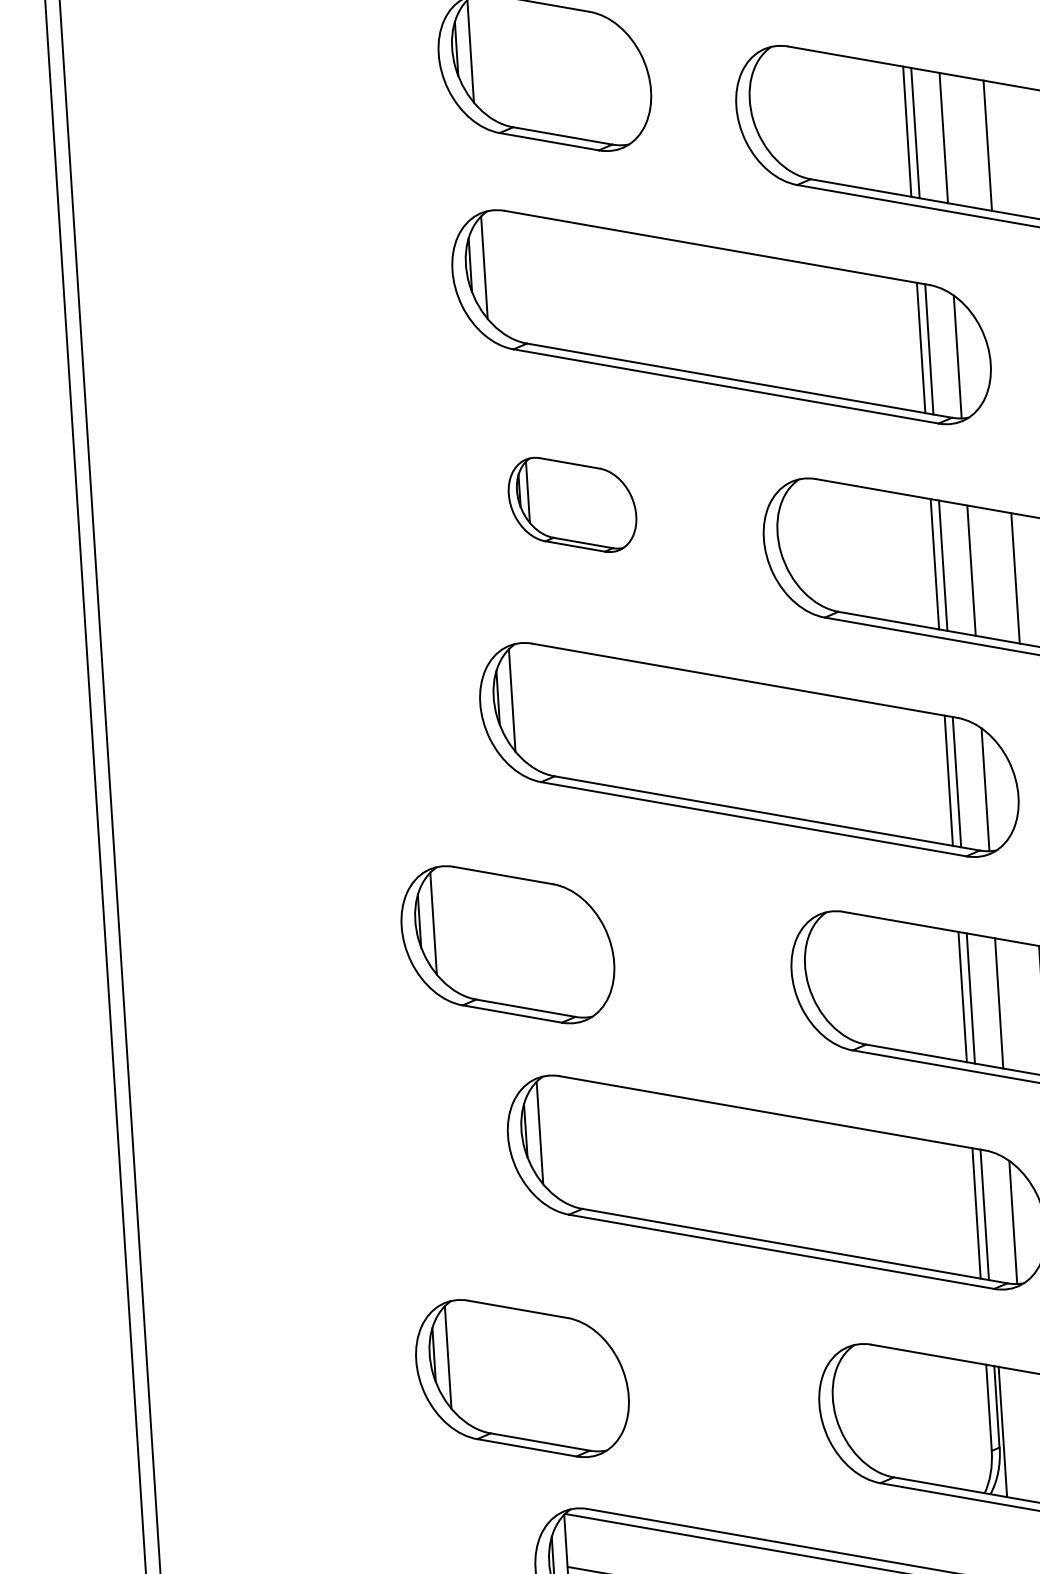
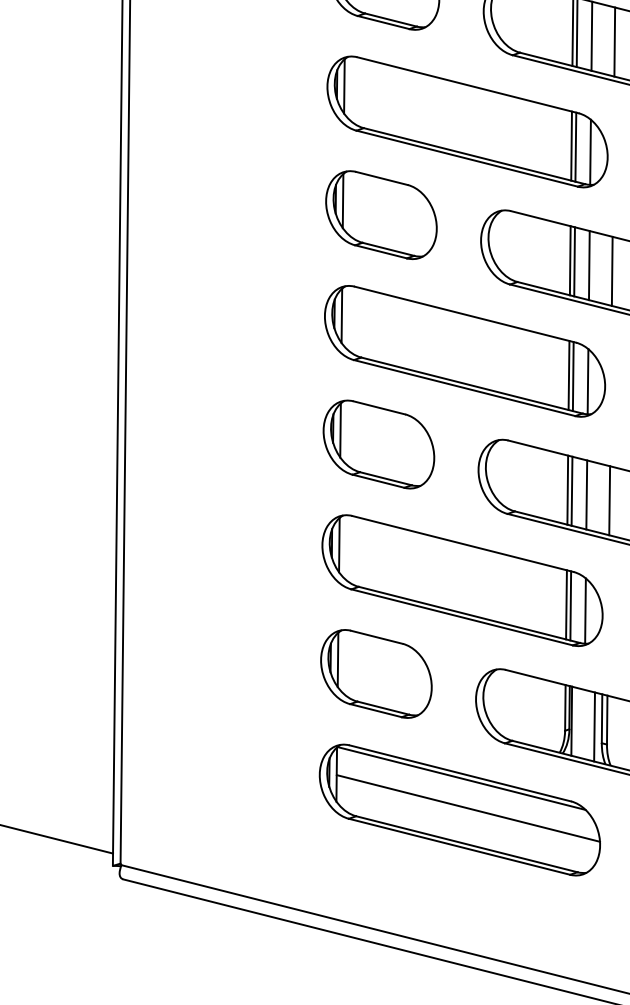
part: (572, 503) -> (381, 214), size x1.67
part: (507, 944) -> (378, 444), moved
part: (522, 1377) -> (376, 673), moved

